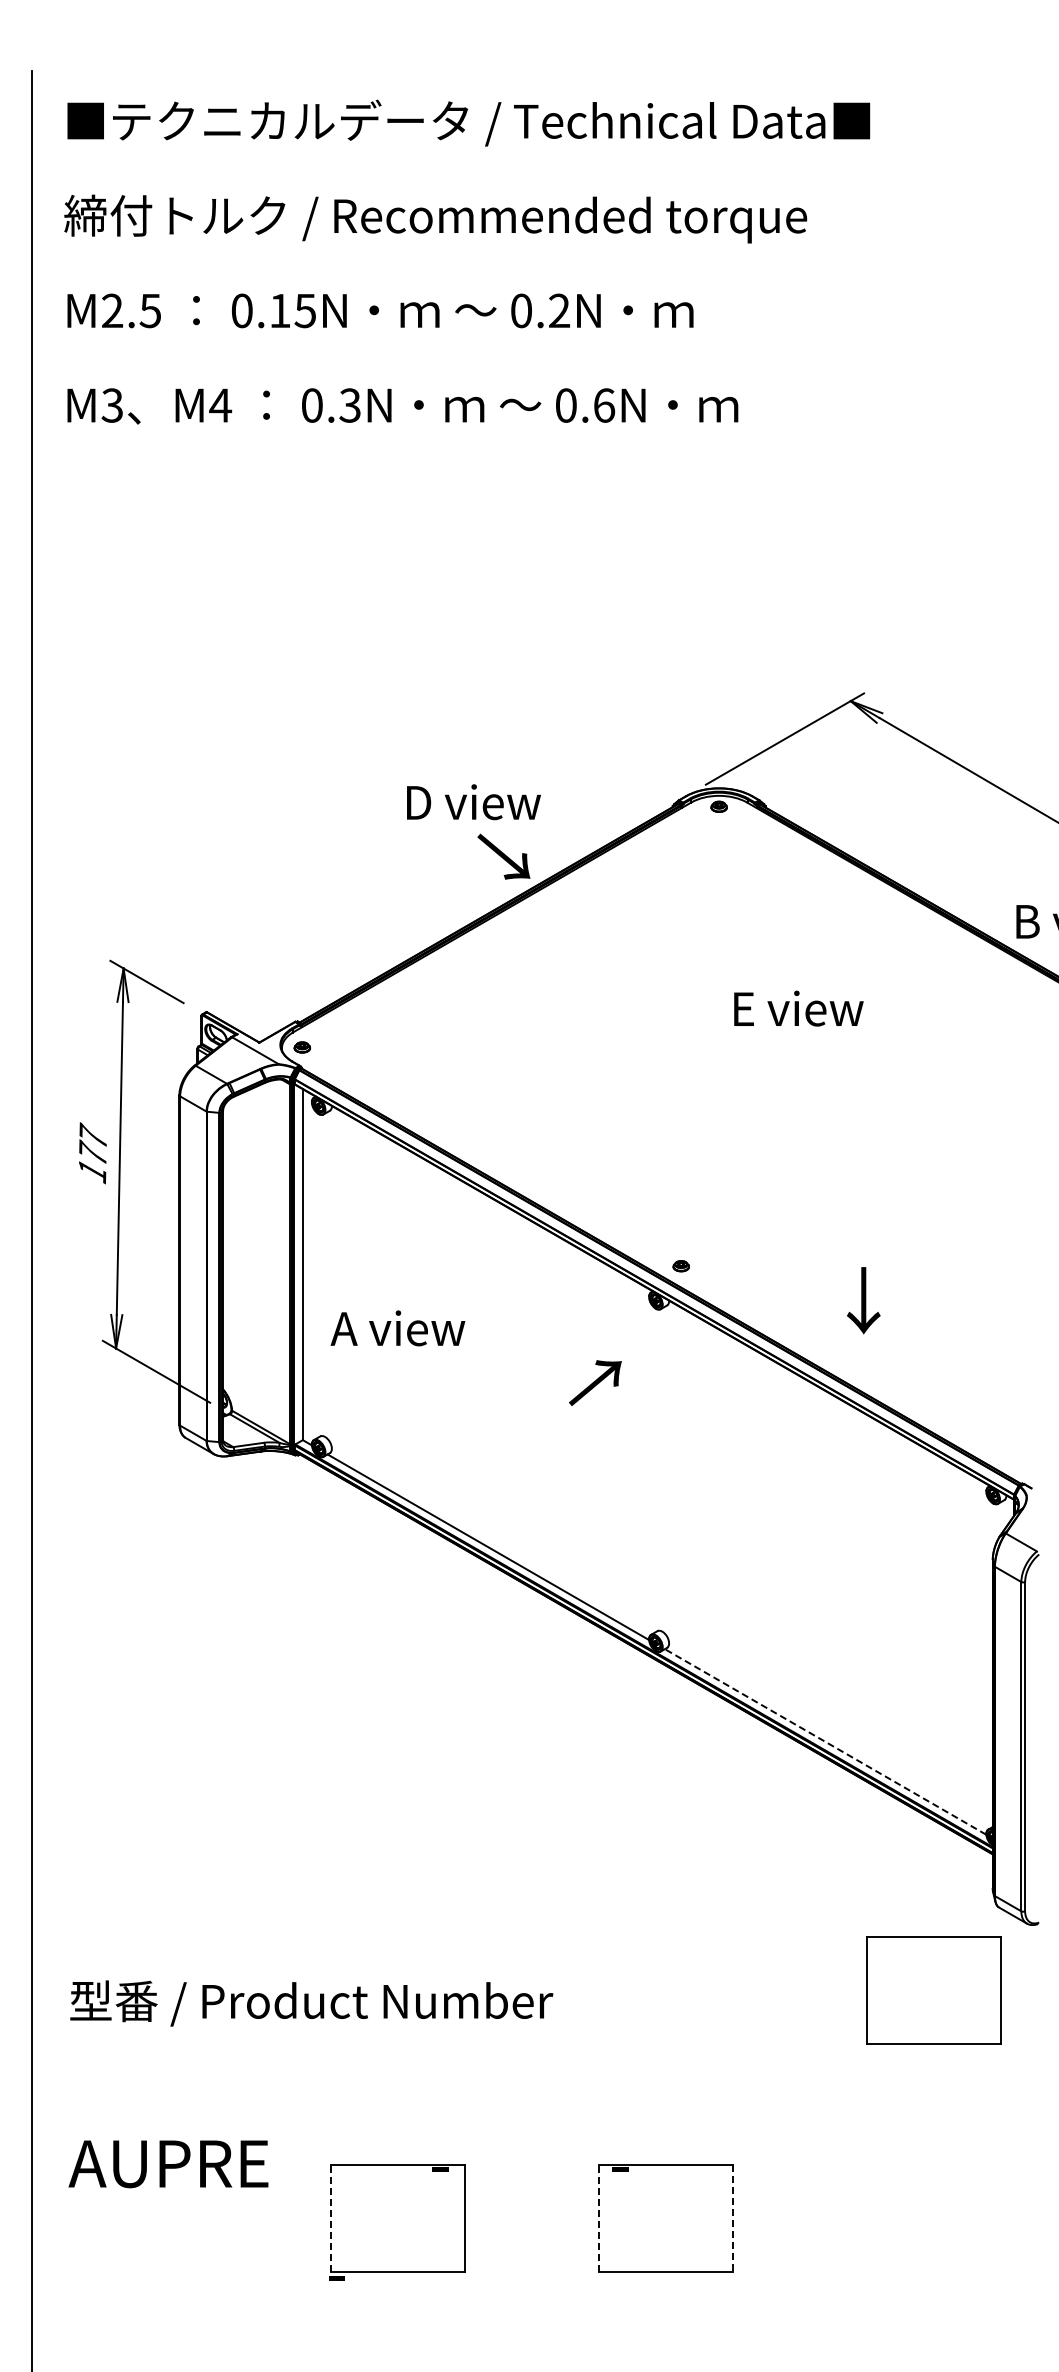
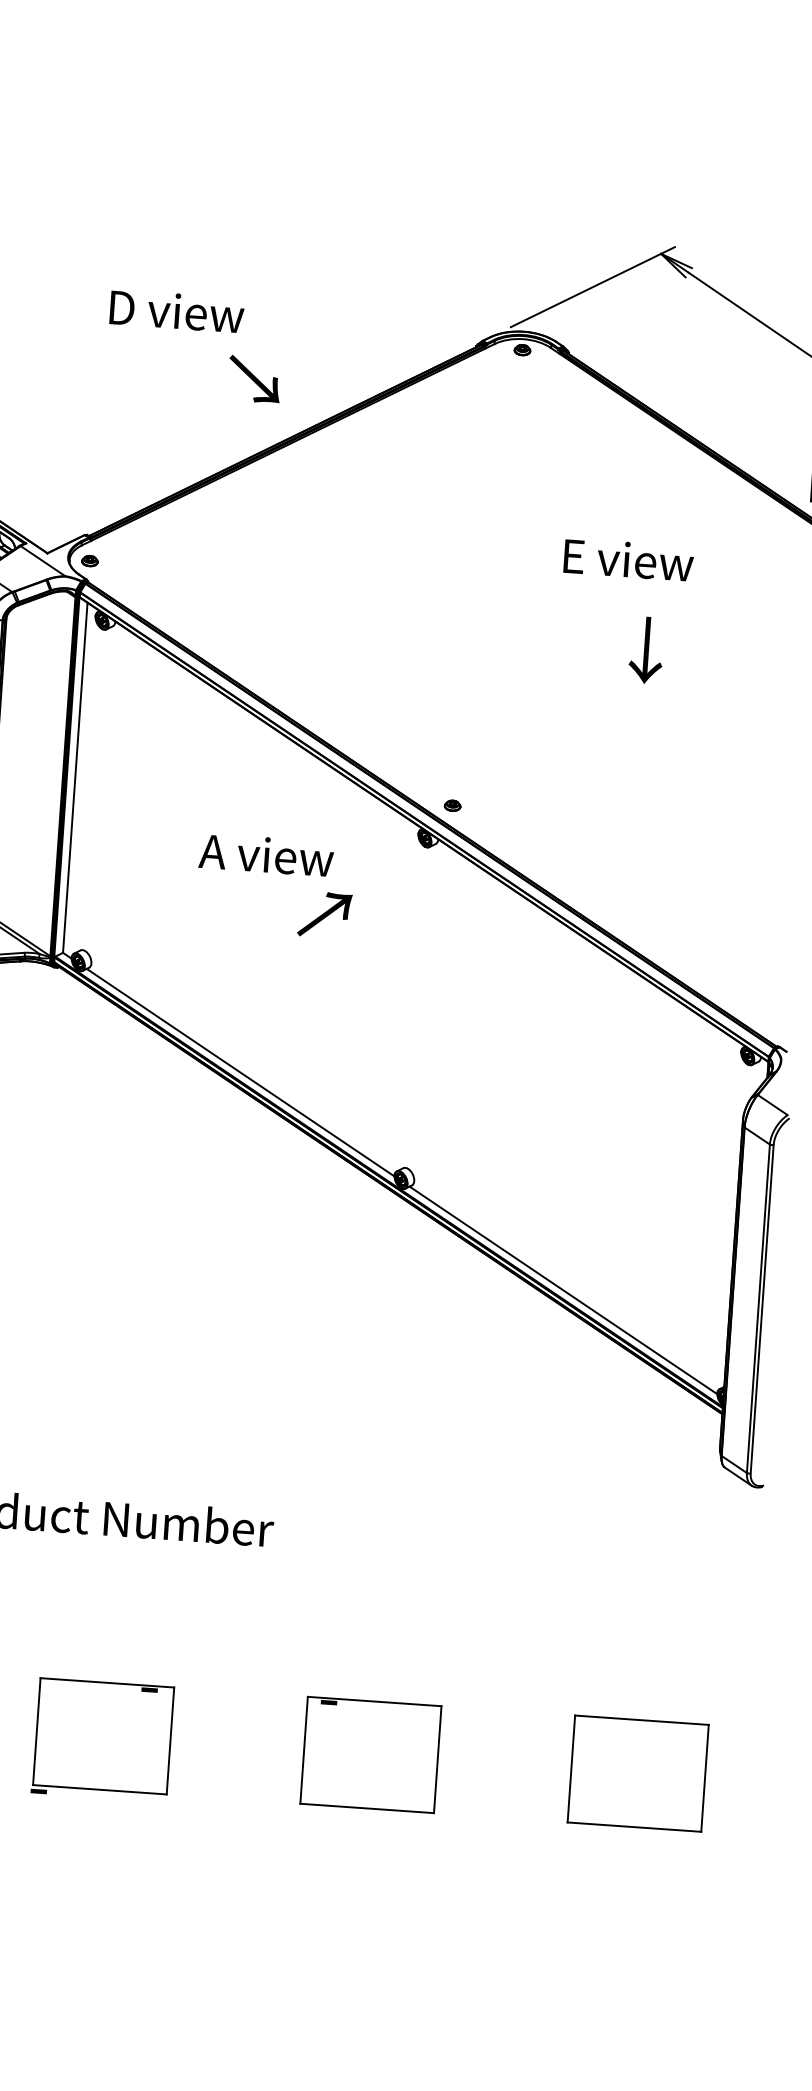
text: (473, 802) -> (176, 311), moved
text: (503, 856) -> (254, 379), moved
text: (798, 1008) -> (628, 559), moved
text: (863, 1300) -> (646, 650), moved
text: (397, 1328) -> (266, 855), moved
text: (595, 1382) -> (325, 914), moved
line: (825, 1741) -> (563, 1289), dashed -> solid
part: (933, 1990) -> (637, 1773), moved
line: (331, 2218) -> (37, 1731), dashed -> solid
line: (598, 2218) -> (303, 1749), dashed -> solid
line: (732, 2218) -> (437, 1759), dashed -> solid

